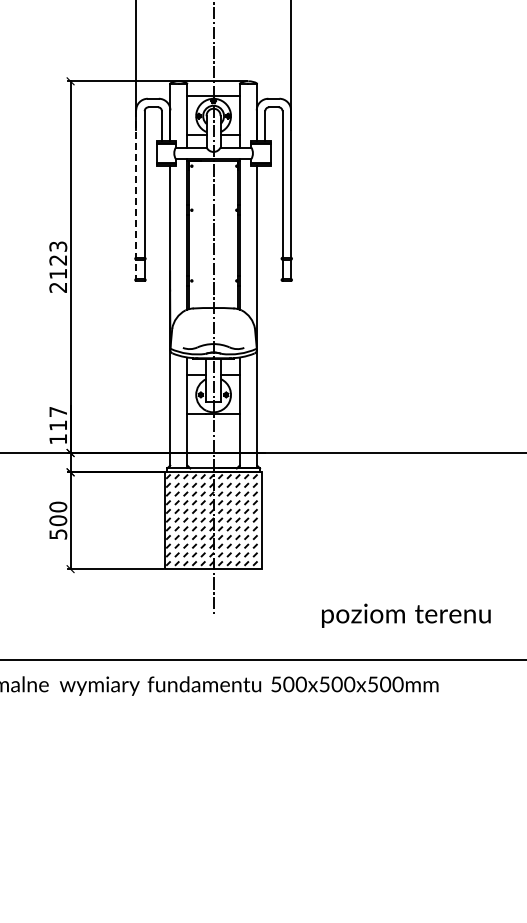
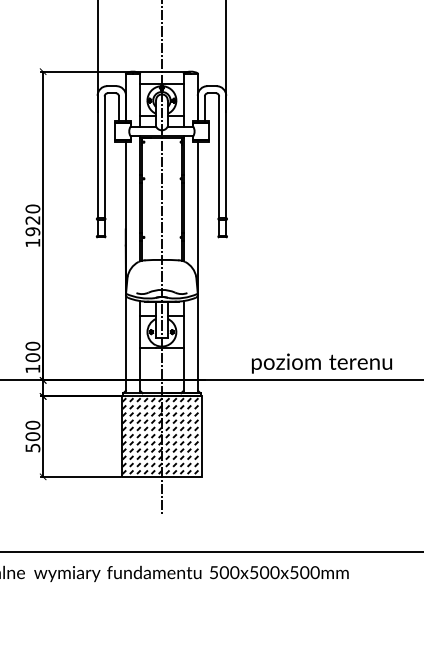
line: (136, 196) -> (97, 167), dashed -> solid
text: (58, 266) -> (33, 225), 2123 -> 1920
text: (58, 418) -> (33, 351), 117 -> 100
text: (406, 615) -> (322, 363), moved

